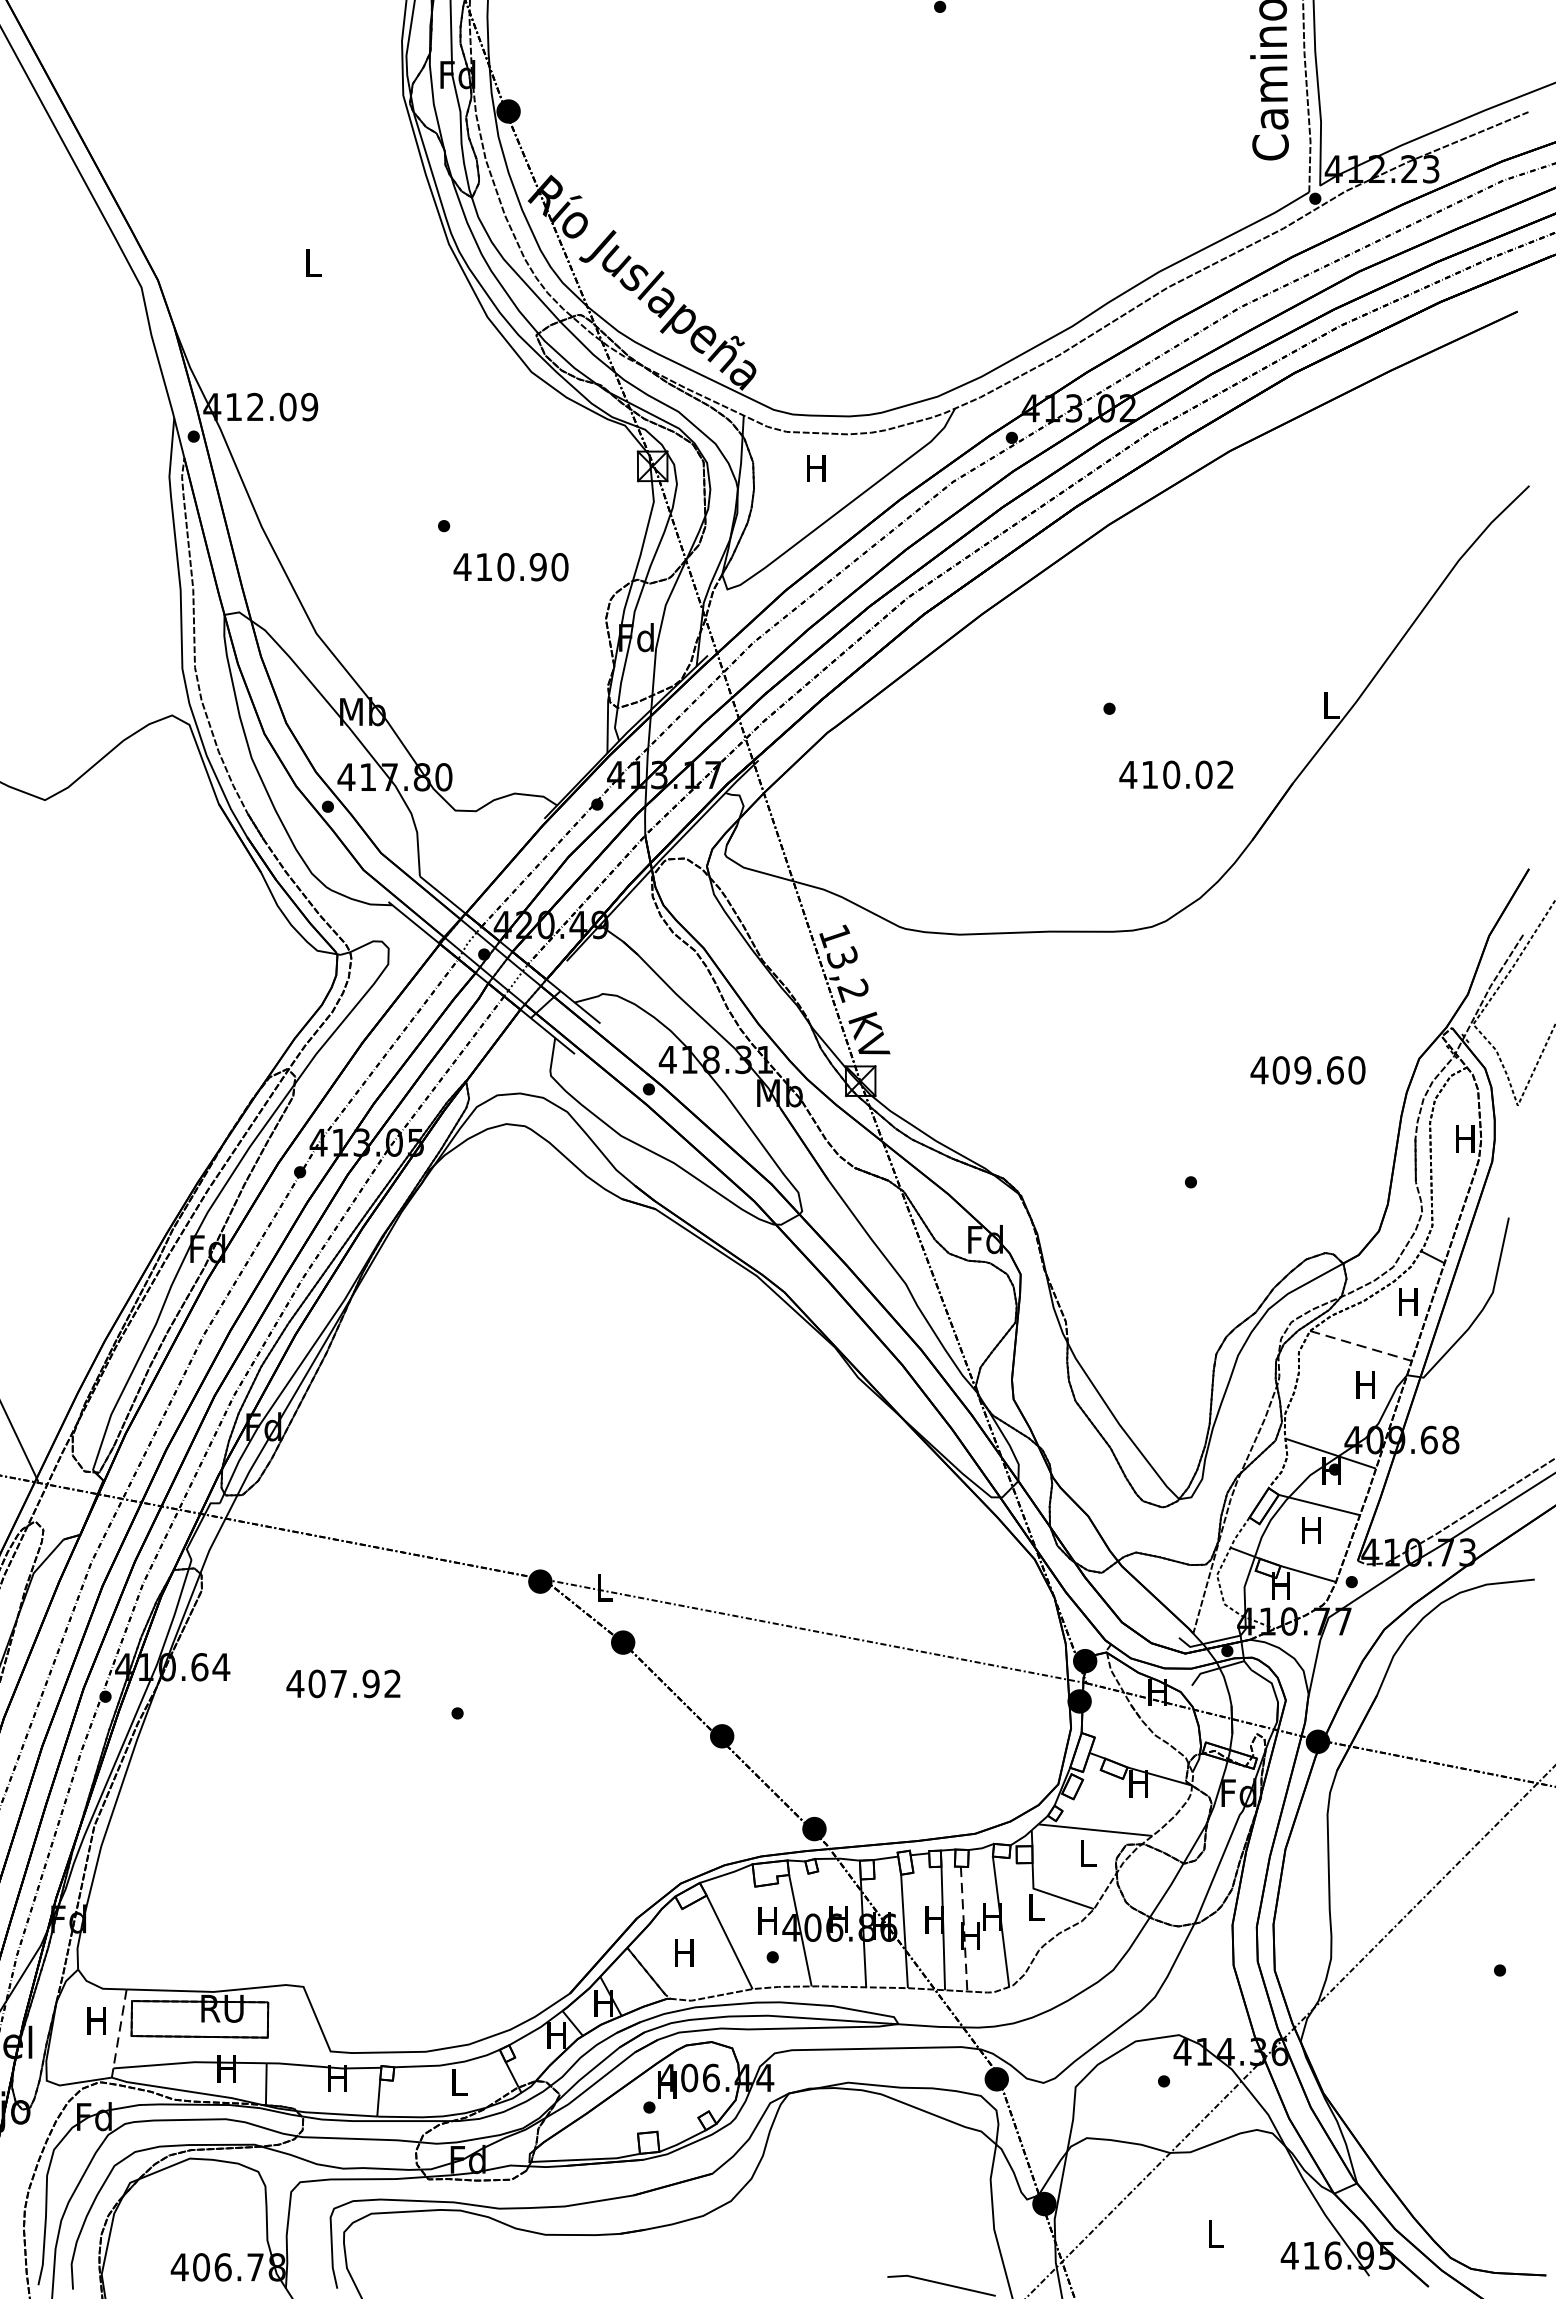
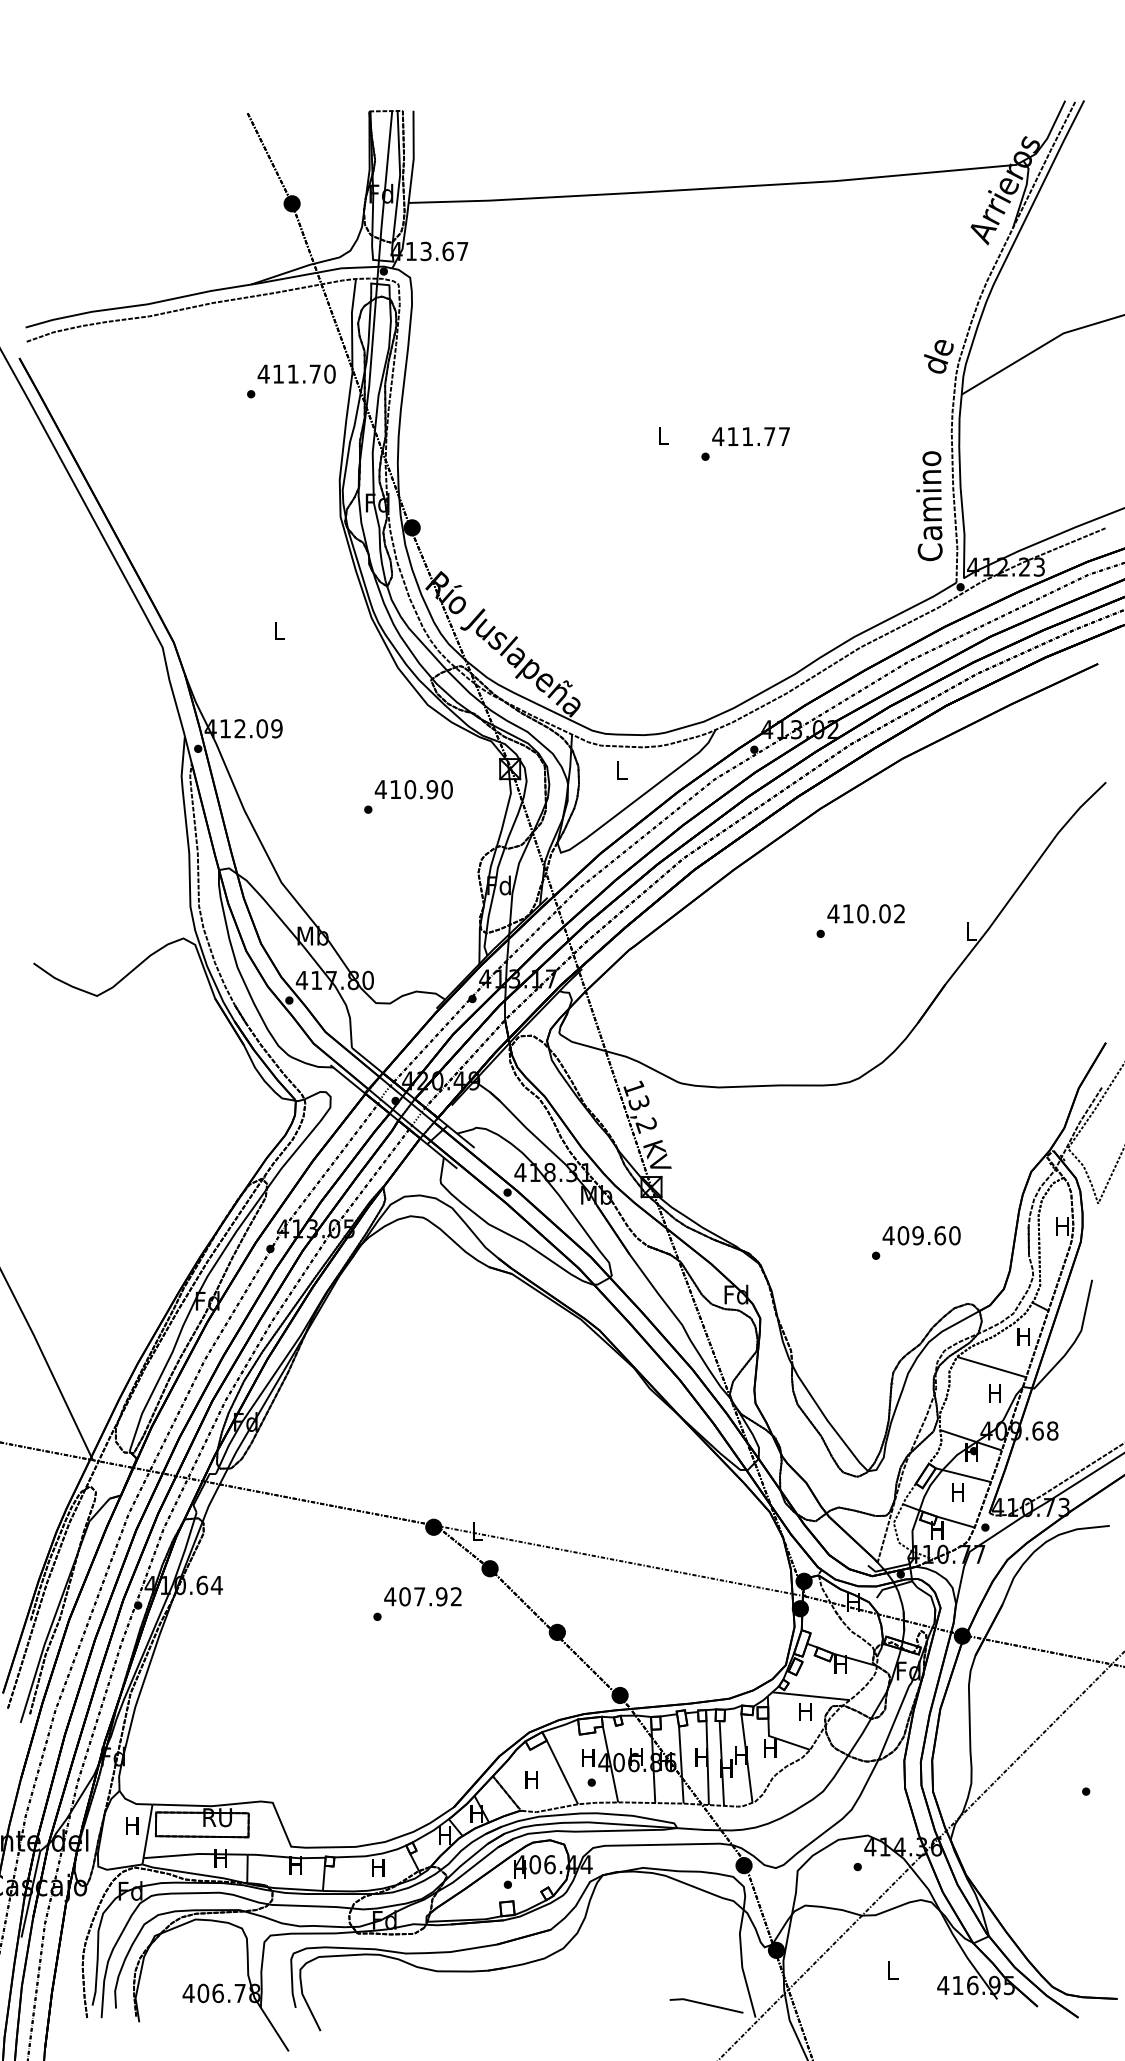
text: (816, 468) -> (621, 770), H -> L
text: (510, 566) -> (413, 789), moved
text: (1175, 774) -> (865, 913), moved
text: (1307, 1070) -> (921, 1235), moved
line: (1362, 1346) -> (992, 1367), dashed -> solid
text: (342, 1683) -> (422, 1596), moved
text: (1087, 1852) -> (805, 1711), L -> H
text: (1035, 1907) -> (770, 1748), L -> H
line: (963, 1929) -> (721, 1763), dashed -> solid
line: (119, 2029) -> (147, 1831), dashed -> solid
text: (459, 2082) -> (378, 1867), L -> H

